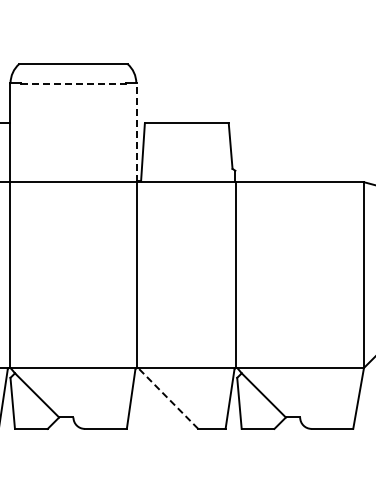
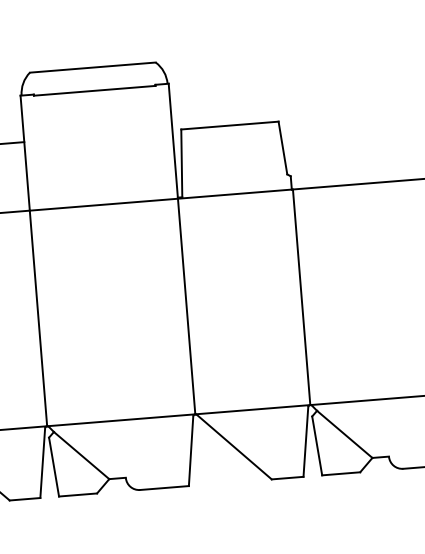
line: (73, 84) -> (94, 91), dashed -> solid
line: (137, 132) -> (173, 141), dashed -> solid
line: (168, 398) -> (234, 446), dashed -> solid

